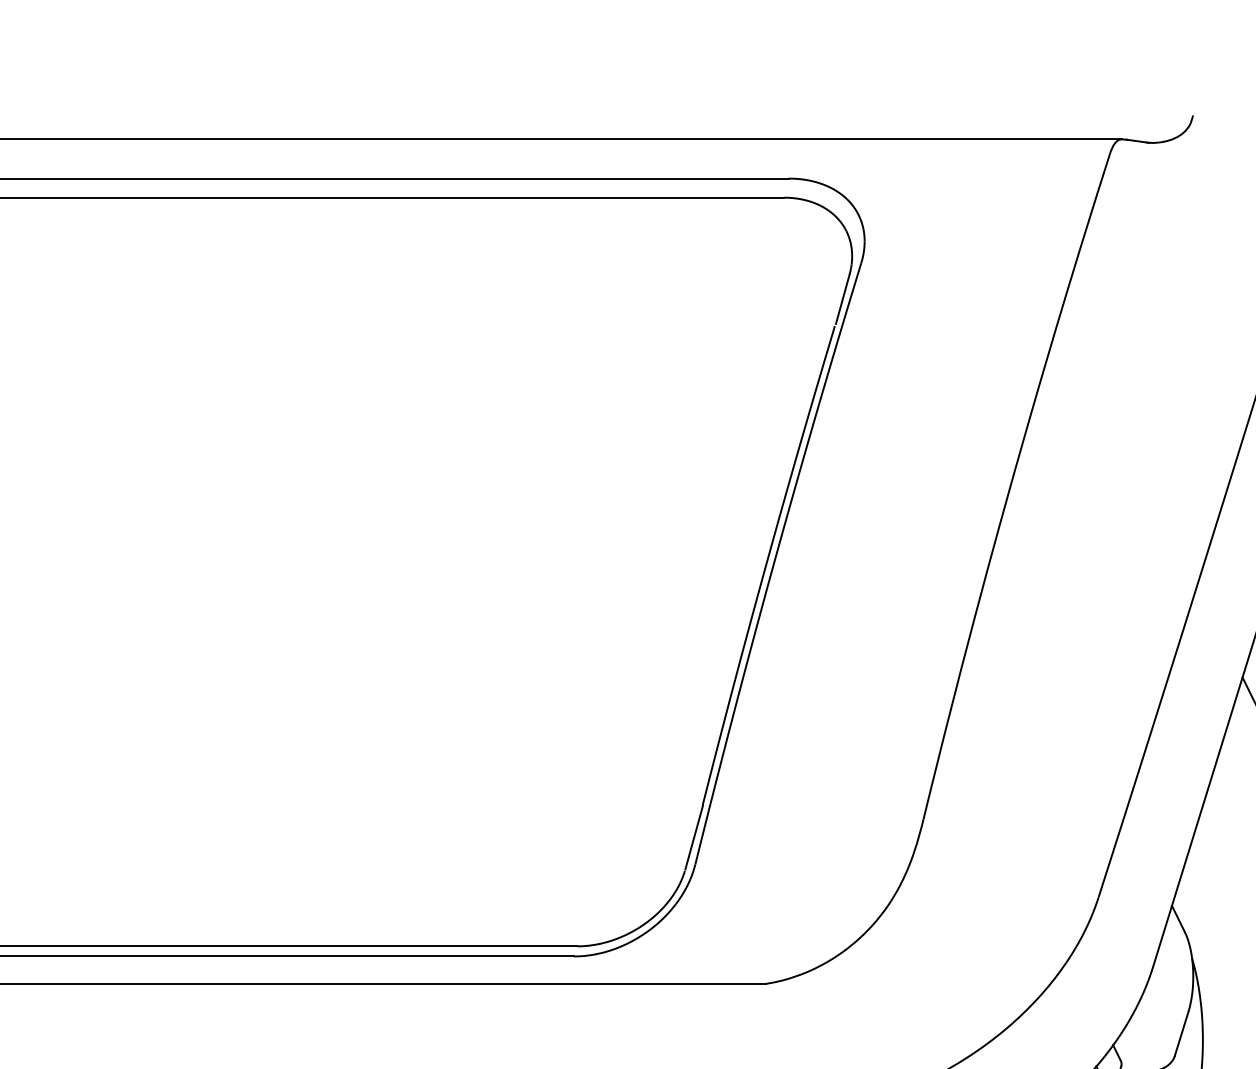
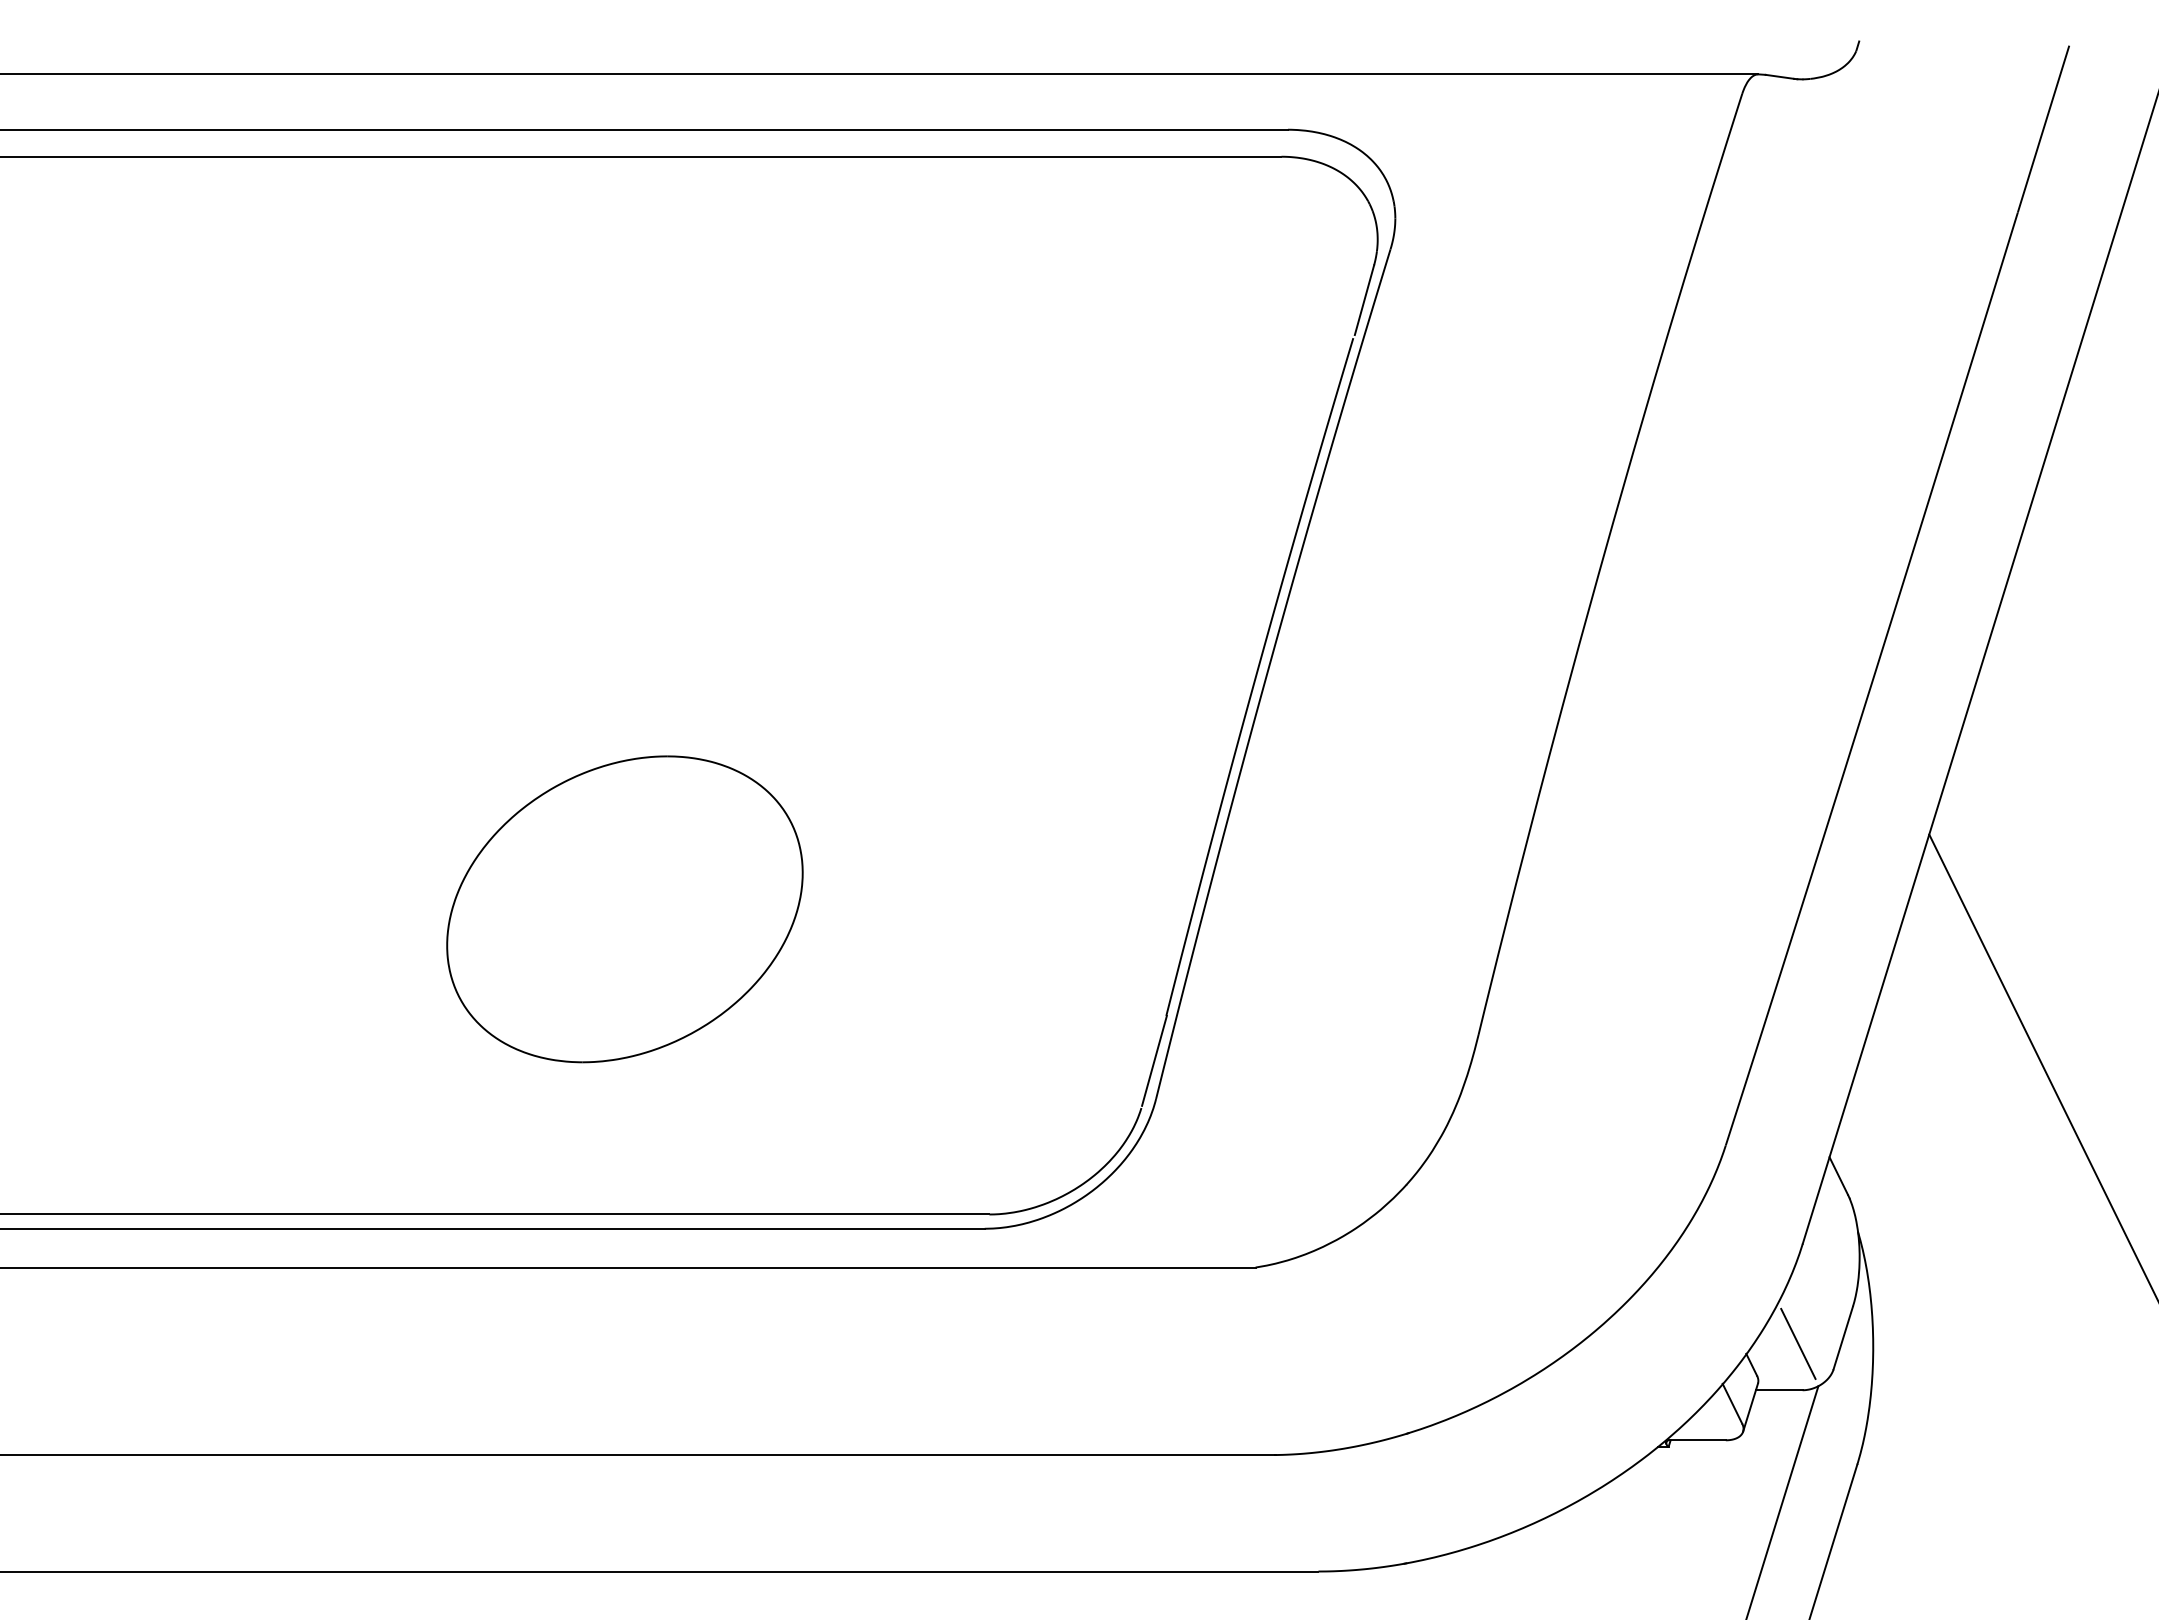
part: (319, 730) -> (624, 909), added
line: (1150, 1037) -> (1798, 1343), added

